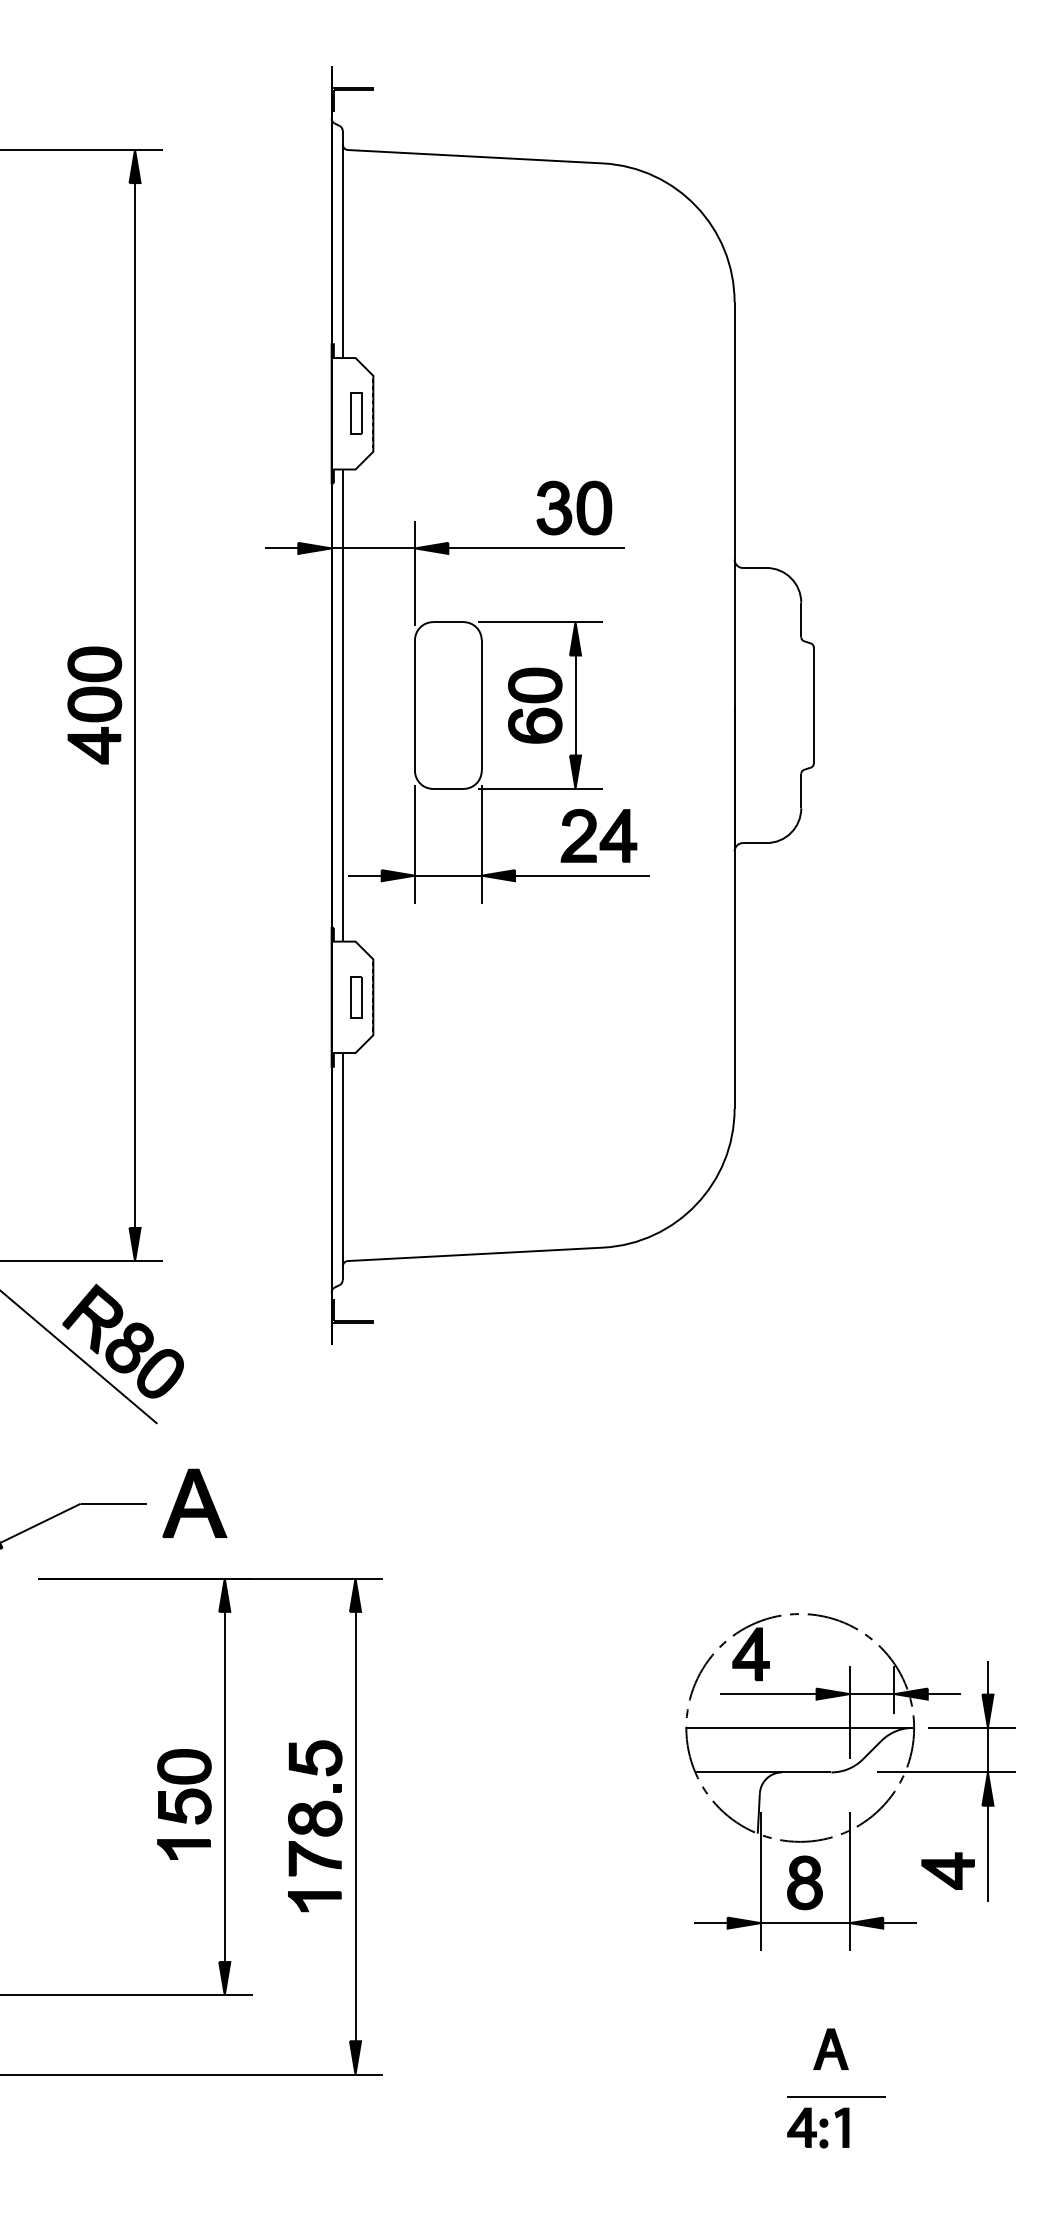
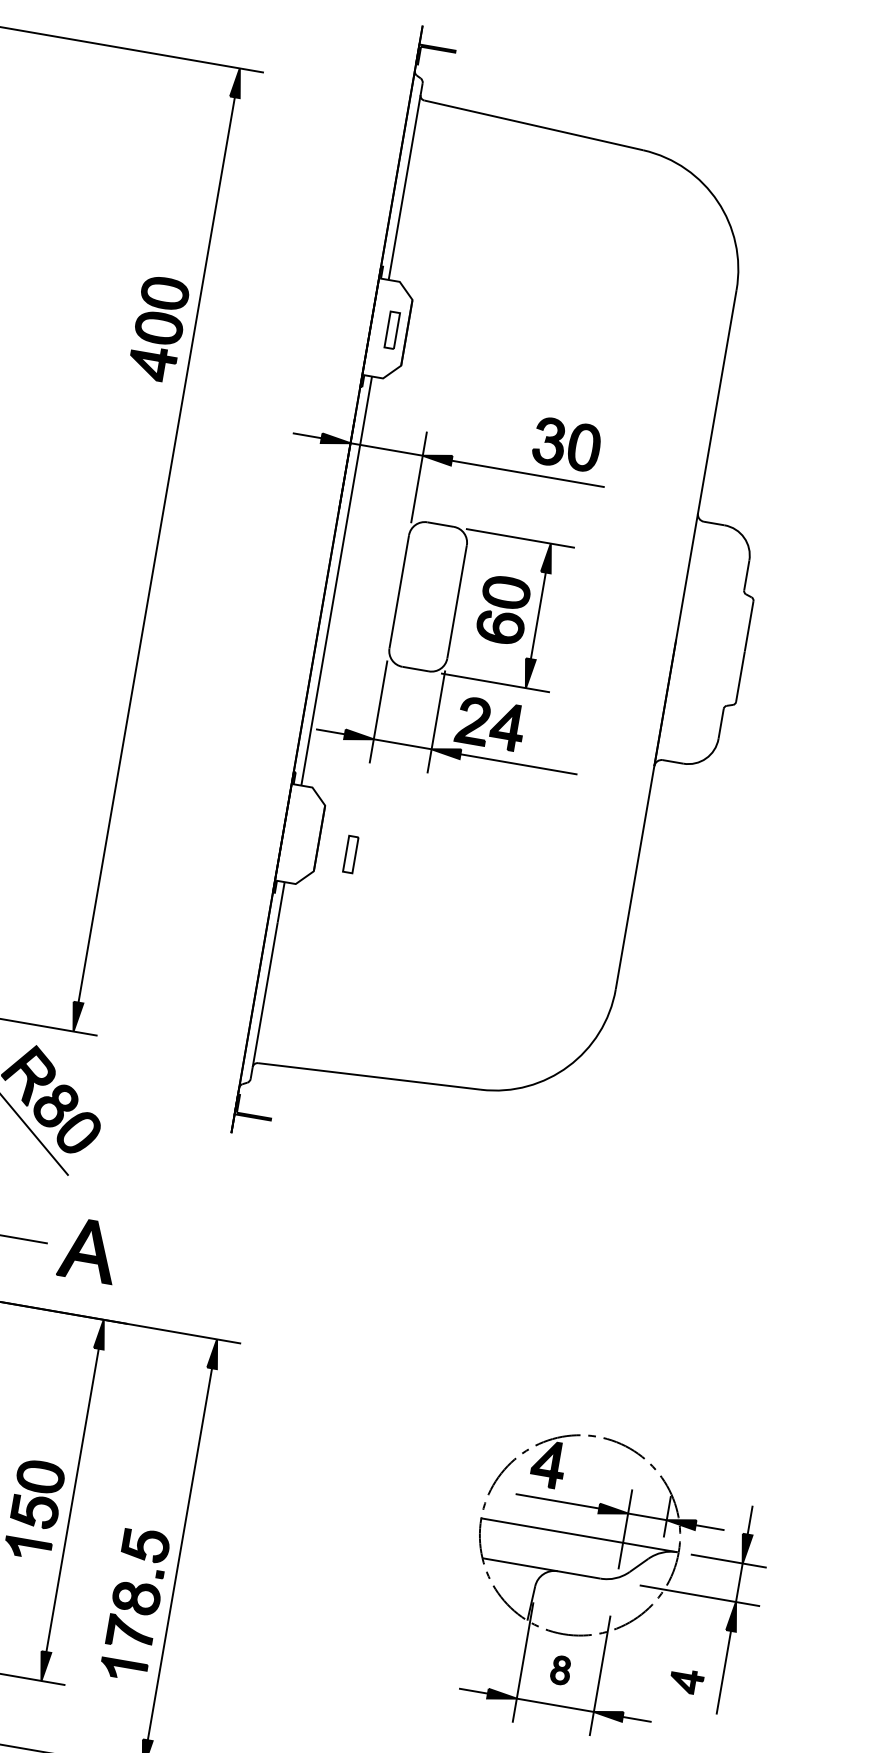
part: (94, 705) -> (158, 328), moved
part: (598, 835) -> (490, 723), moved
part: (356, 997) -> (350, 854), moved
part: (315, 1826) -> (135, 1604), moved
part: (947, 1870) -> (686, 1680), size x0.7
part: (804, 1882) -> (560, 1669), size x0.6

